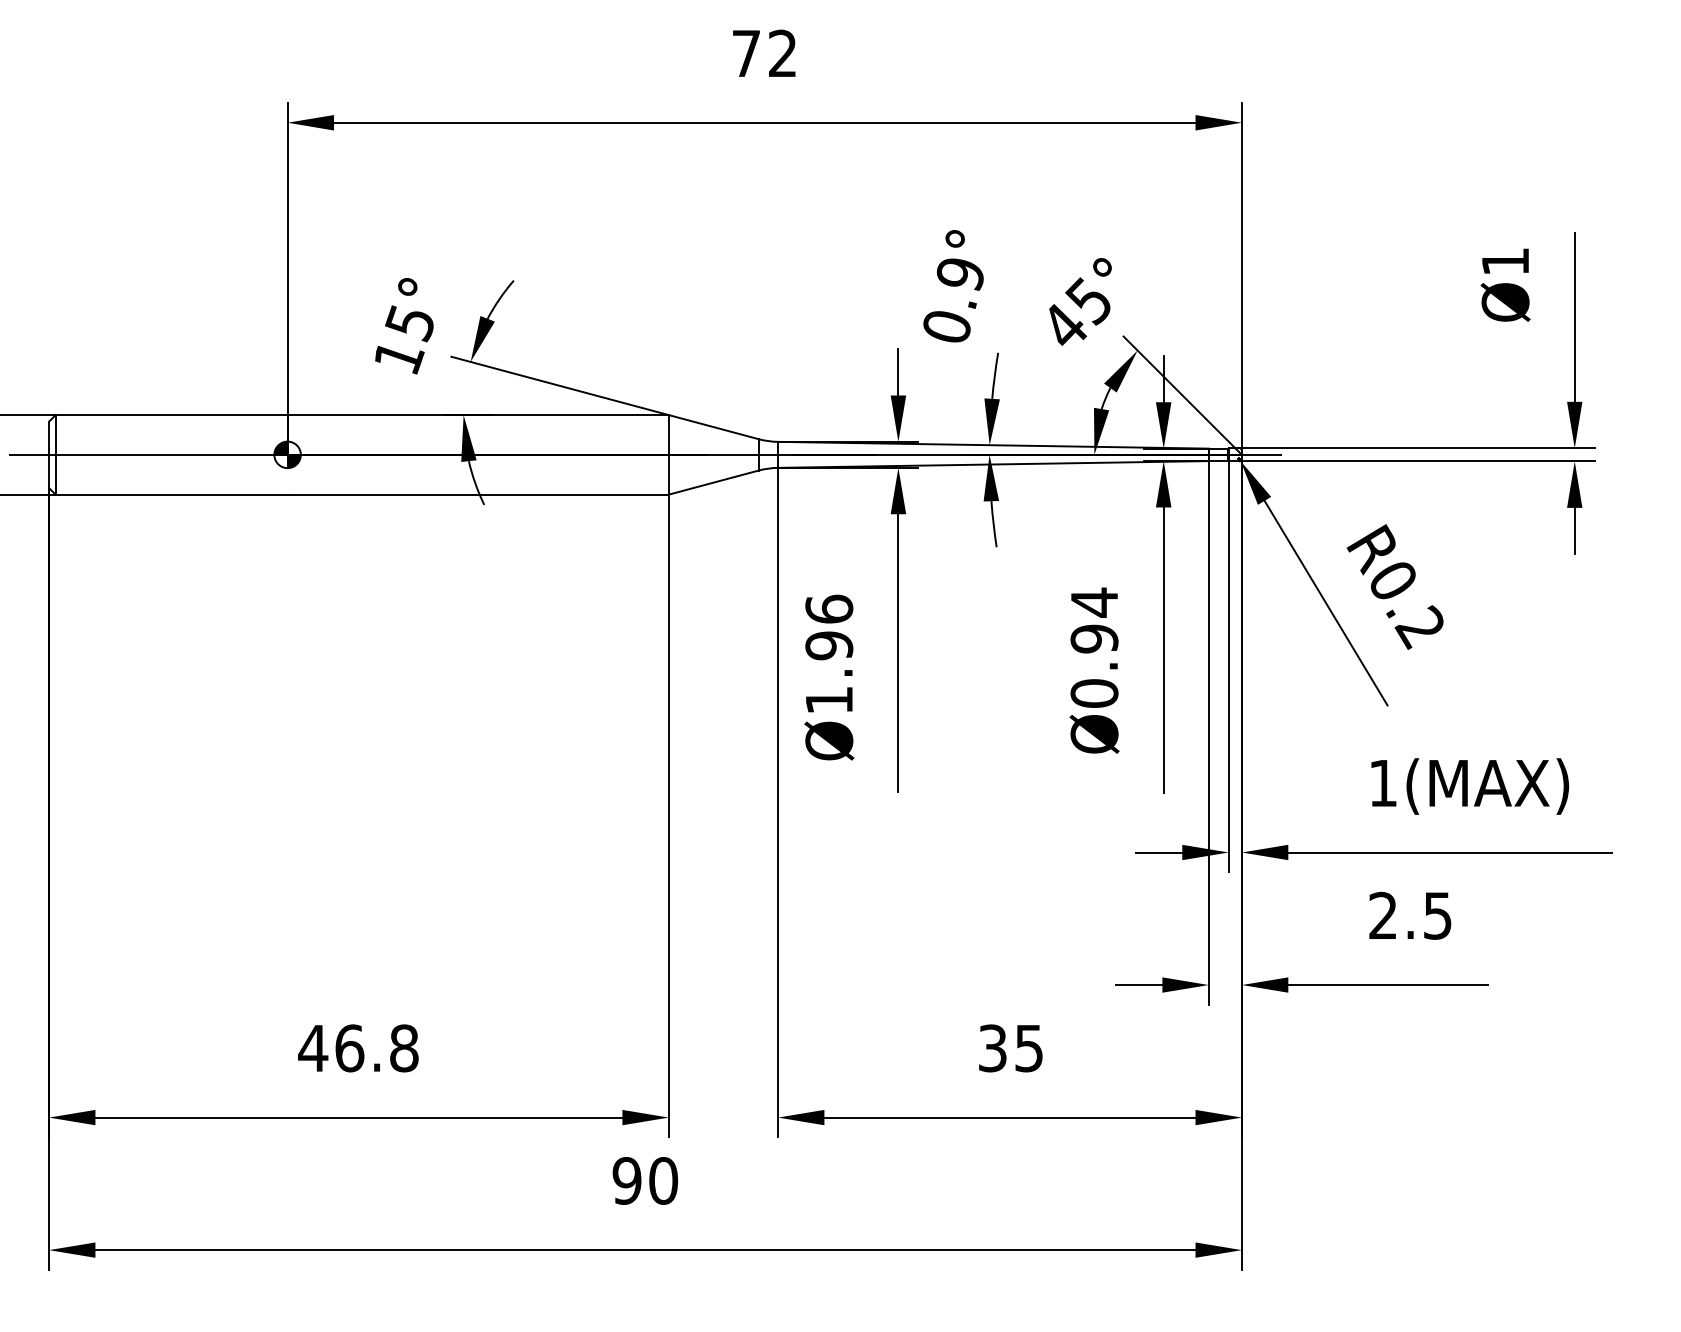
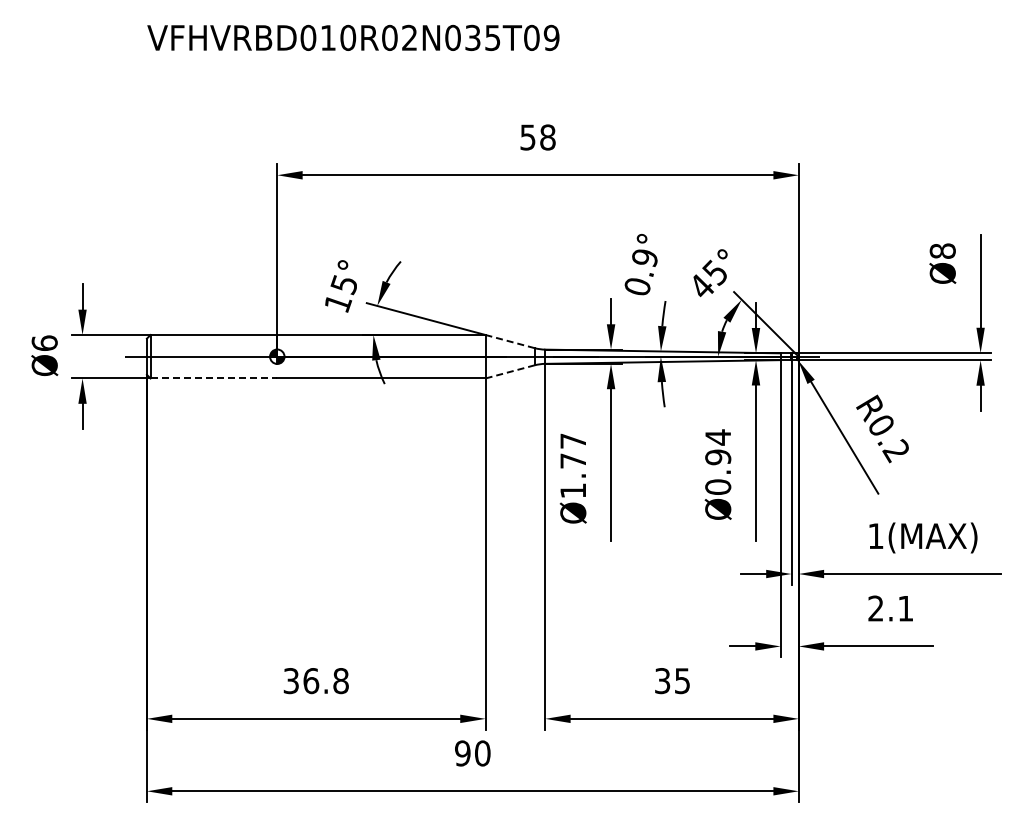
text: (763, 53) -> (537, 137), 72 -> 58
text: (1504, 260) -> (942, 250), Ø1 -> Ø8
line: (712, 426) -> (509, 341), solid -> dashed
line: (714, 481) -> (510, 371), solid -> dashed
line: (172, 494) -> (214, 378), solid -> dashed
text: (829, 626) -> (573, 450), Ø1.96 -> Ø1.77
text: (1437, 915) -> (905, 608), 2.5 -> 2.1
text: (313, 1049) -> (291, 681), 46.8 -> 36.8

